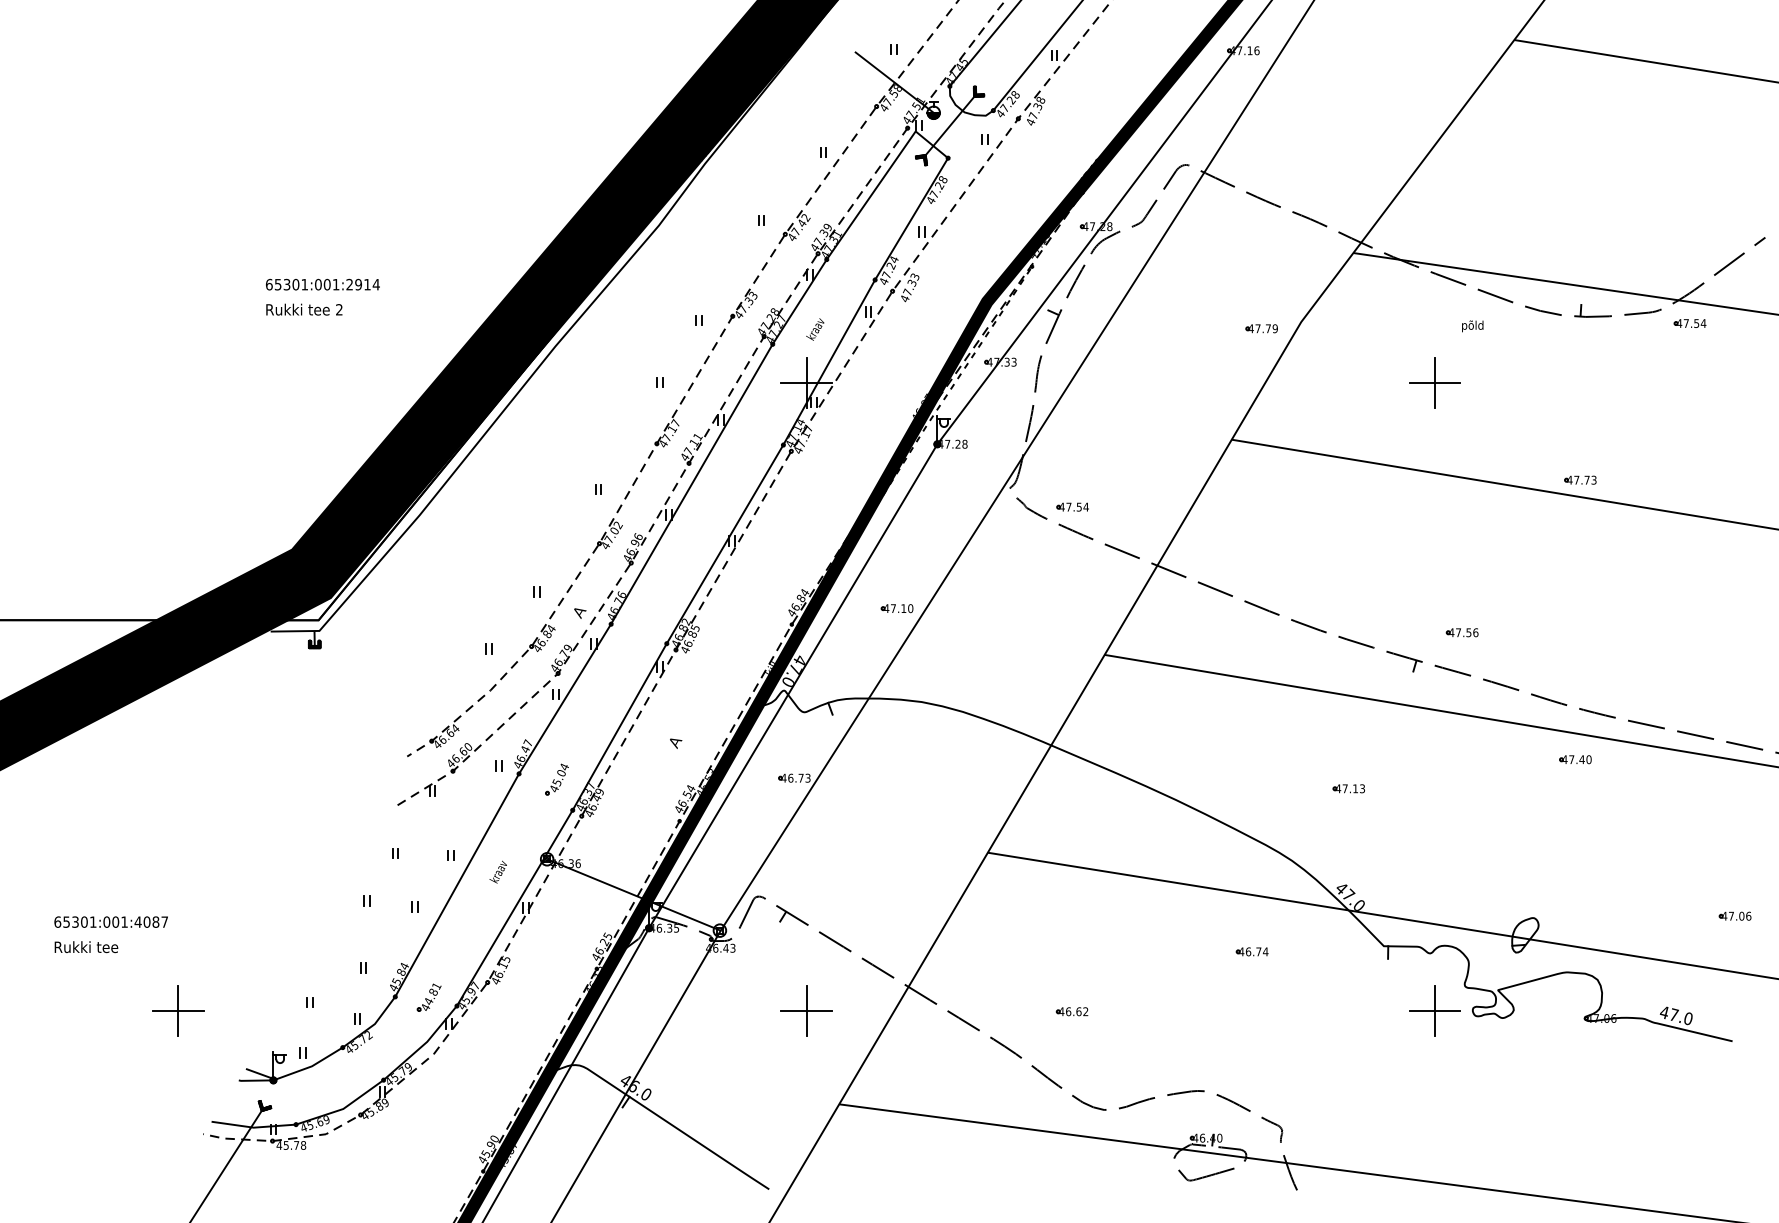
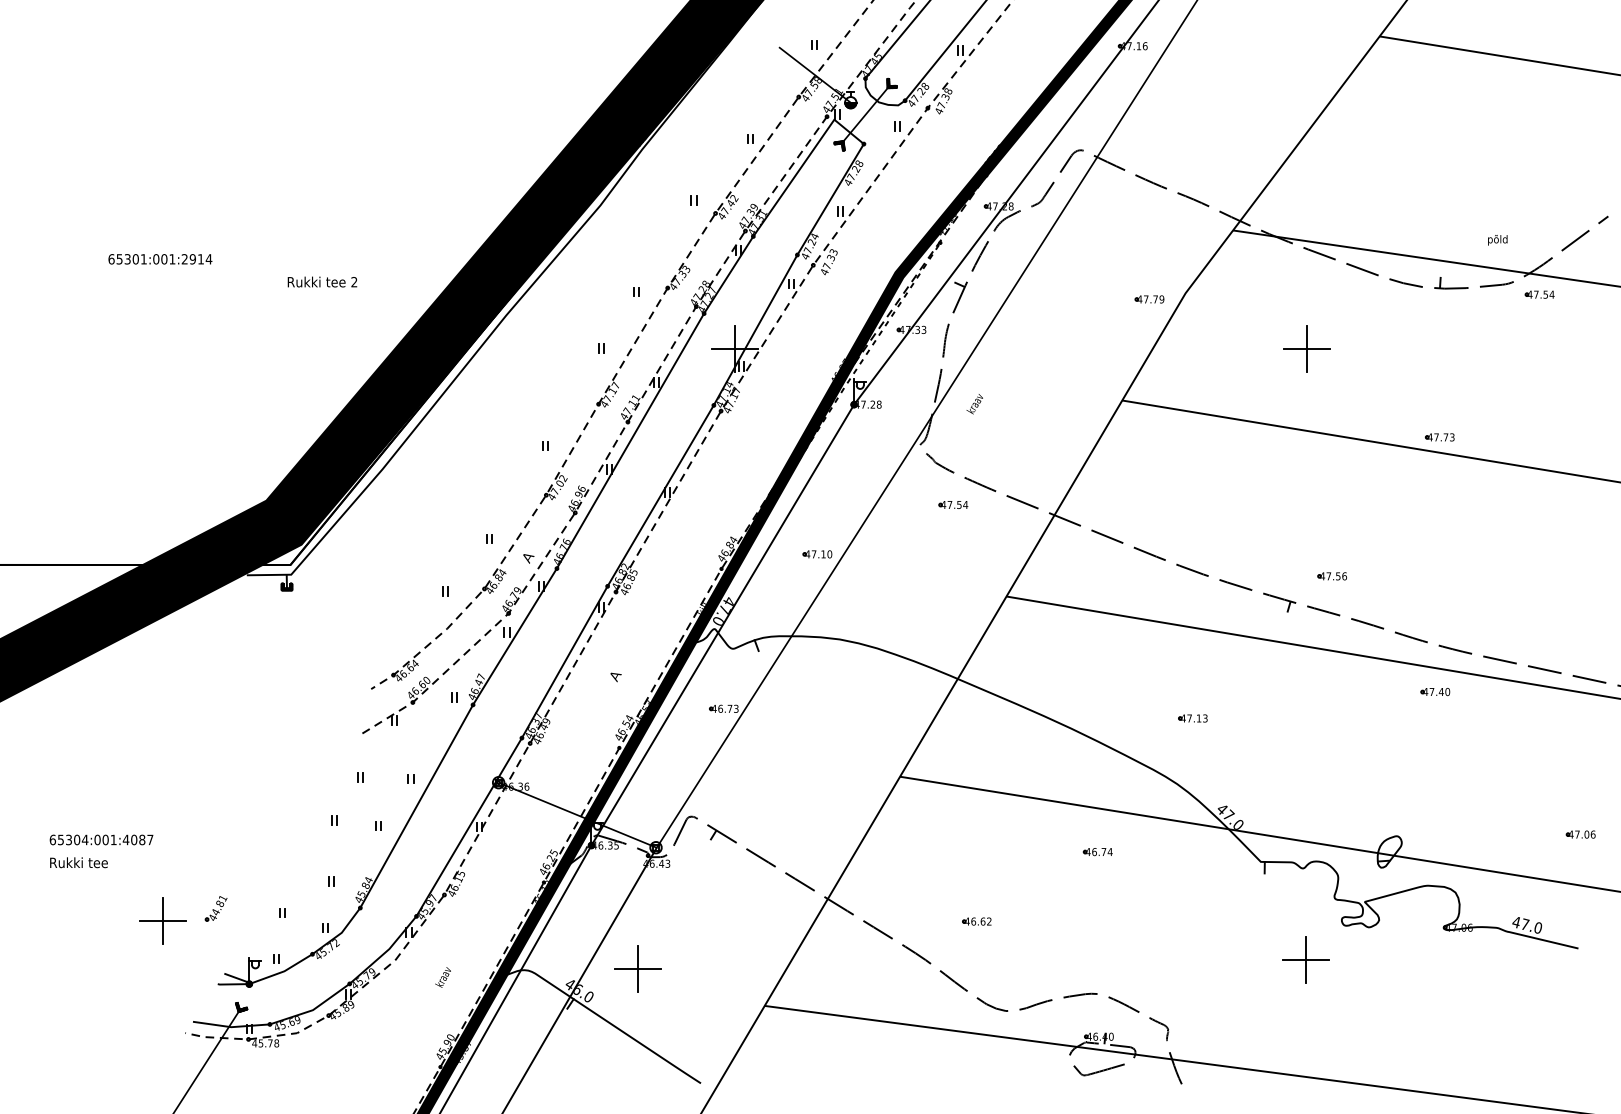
text: (323, 284) -> (160, 259), moved
text: (304, 309) -> (322, 281), moved
text: (1472, 326) -> (1497, 240), moved
text: (814, 329) -> (974, 404), moved
part: (1072, 506) -> (953, 504), moved
part: (556, 778) -> (507, 709), removed
part: (1348, 788) -> (1192, 718), moved
text: (497, 872) -> (442, 977), moved
text: (92, 921) -> (84, 839), 65301:001:4087 -> 65304:001:4087
part: (1251, 952) -> (1097, 852), moved
part: (428, 997) -> (215, 908), moved
part: (806, 1010) -> (637, 968), moved
part: (1434, 1010) -> (1305, 959), moved

